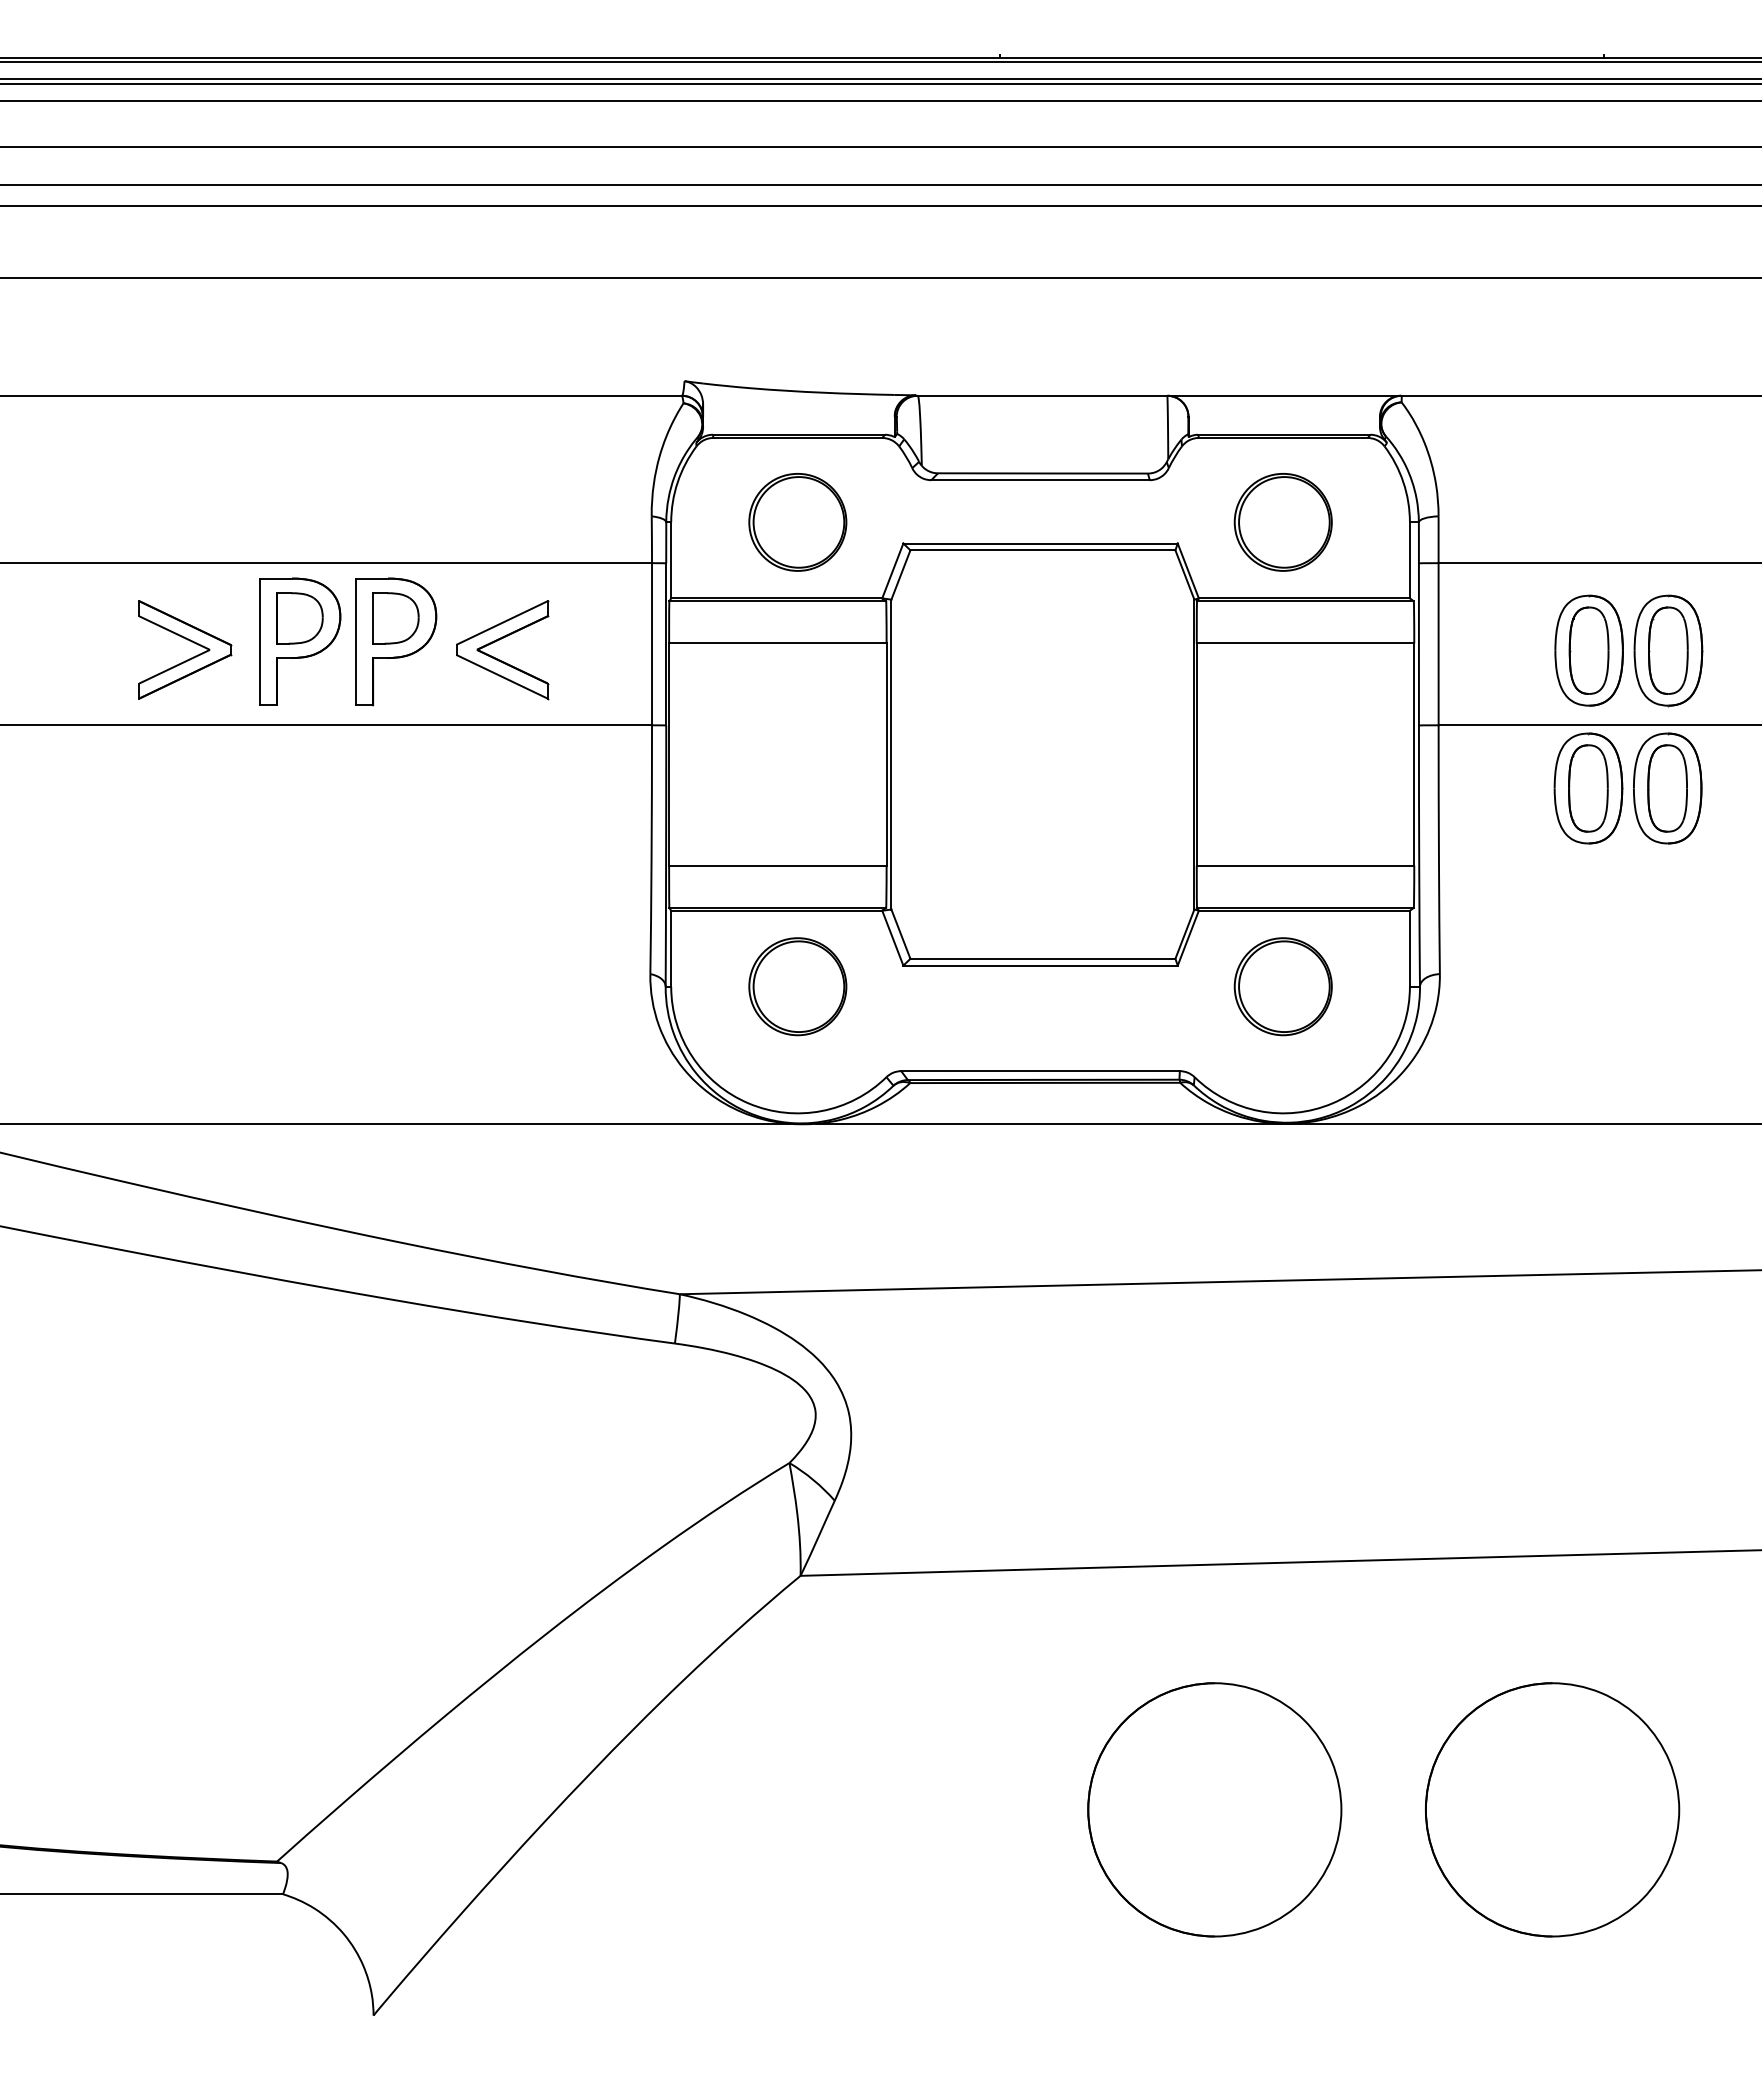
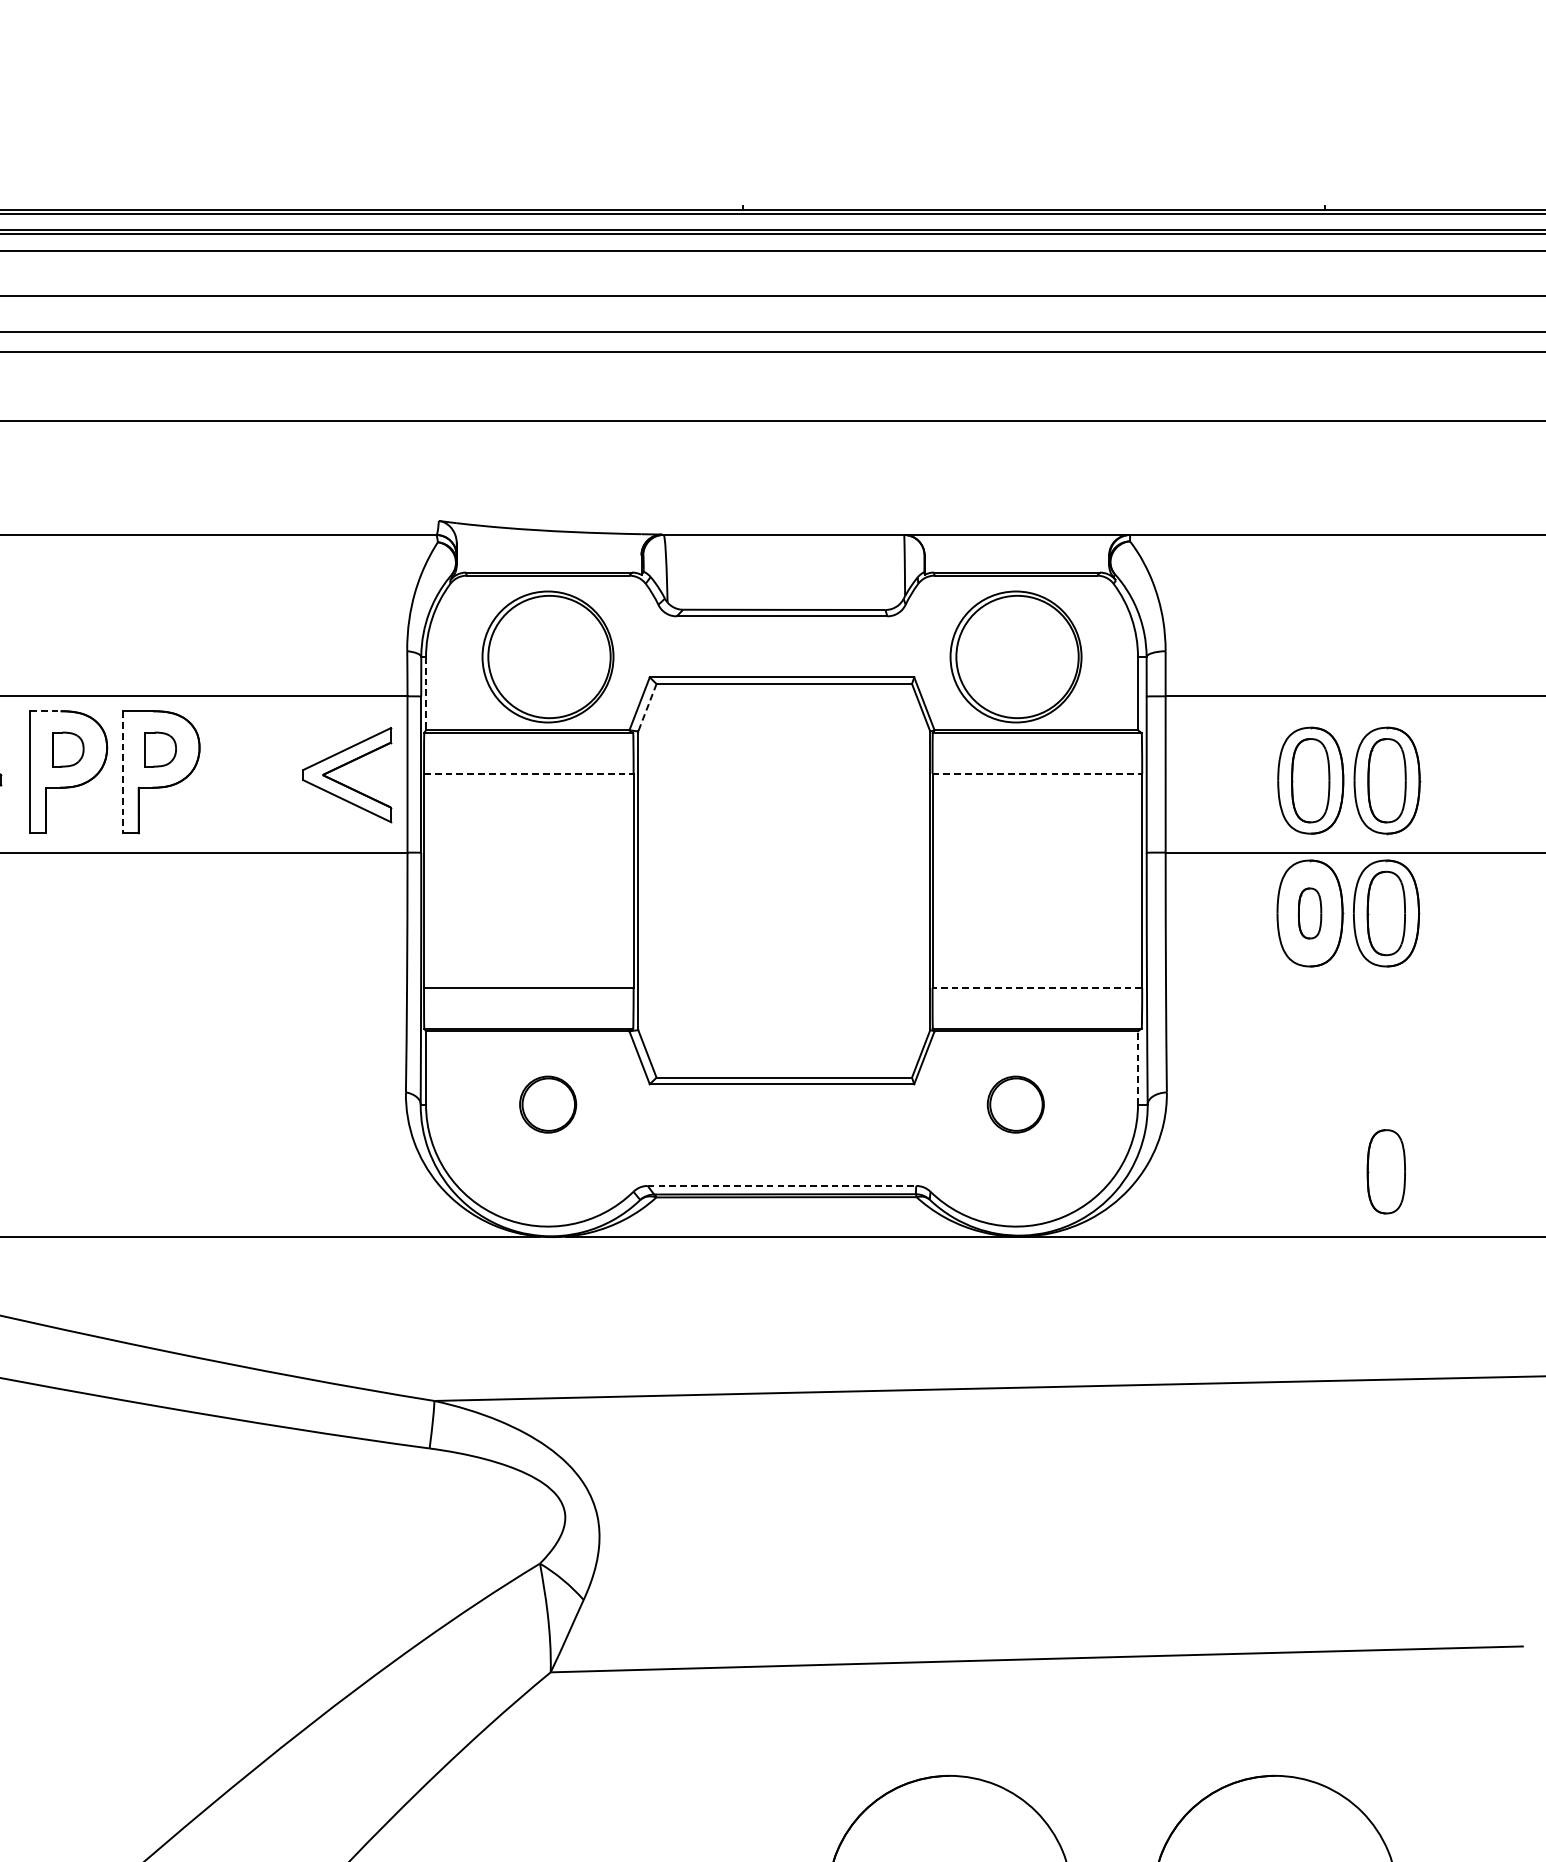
part: (797, 522) -> (547, 657), size x1.4
part: (1282, 522) -> (1015, 657), size x1.4
line: (671, 560) -> (426, 693), solid -> dashed
line: (900, 575) -> (647, 708), solid -> dashed
line: (276, 578) -> (45, 711), solid -> dashed
part: (299, 618) -> (67, 749), size x0.7
part: (395, 618) -> (160, 749), size x0.7
line: (356, 642) -> (122, 772), solid -> dashed
line: (777, 643) -> (528, 773), solid -> dashed
line: (1305, 643) -> (1037, 773), solid -> dashed
part: (500, 659) -> (345, 784), moved
part: (1588, 788) -> (1310, 913), size x0.6
line: (1305, 865) -> (1037, 987), solid -> dashed
line: (1409, 948) -> (1137, 1067), solid -> dashed
part: (797, 986) -> (547, 1104), size x0.6
part: (1282, 986) -> (1015, 1104), size x0.6
part: (1667, 1056) -> (1386, 1171), added
line: (1041, 1071) -> (782, 1186), solid -> dashed

